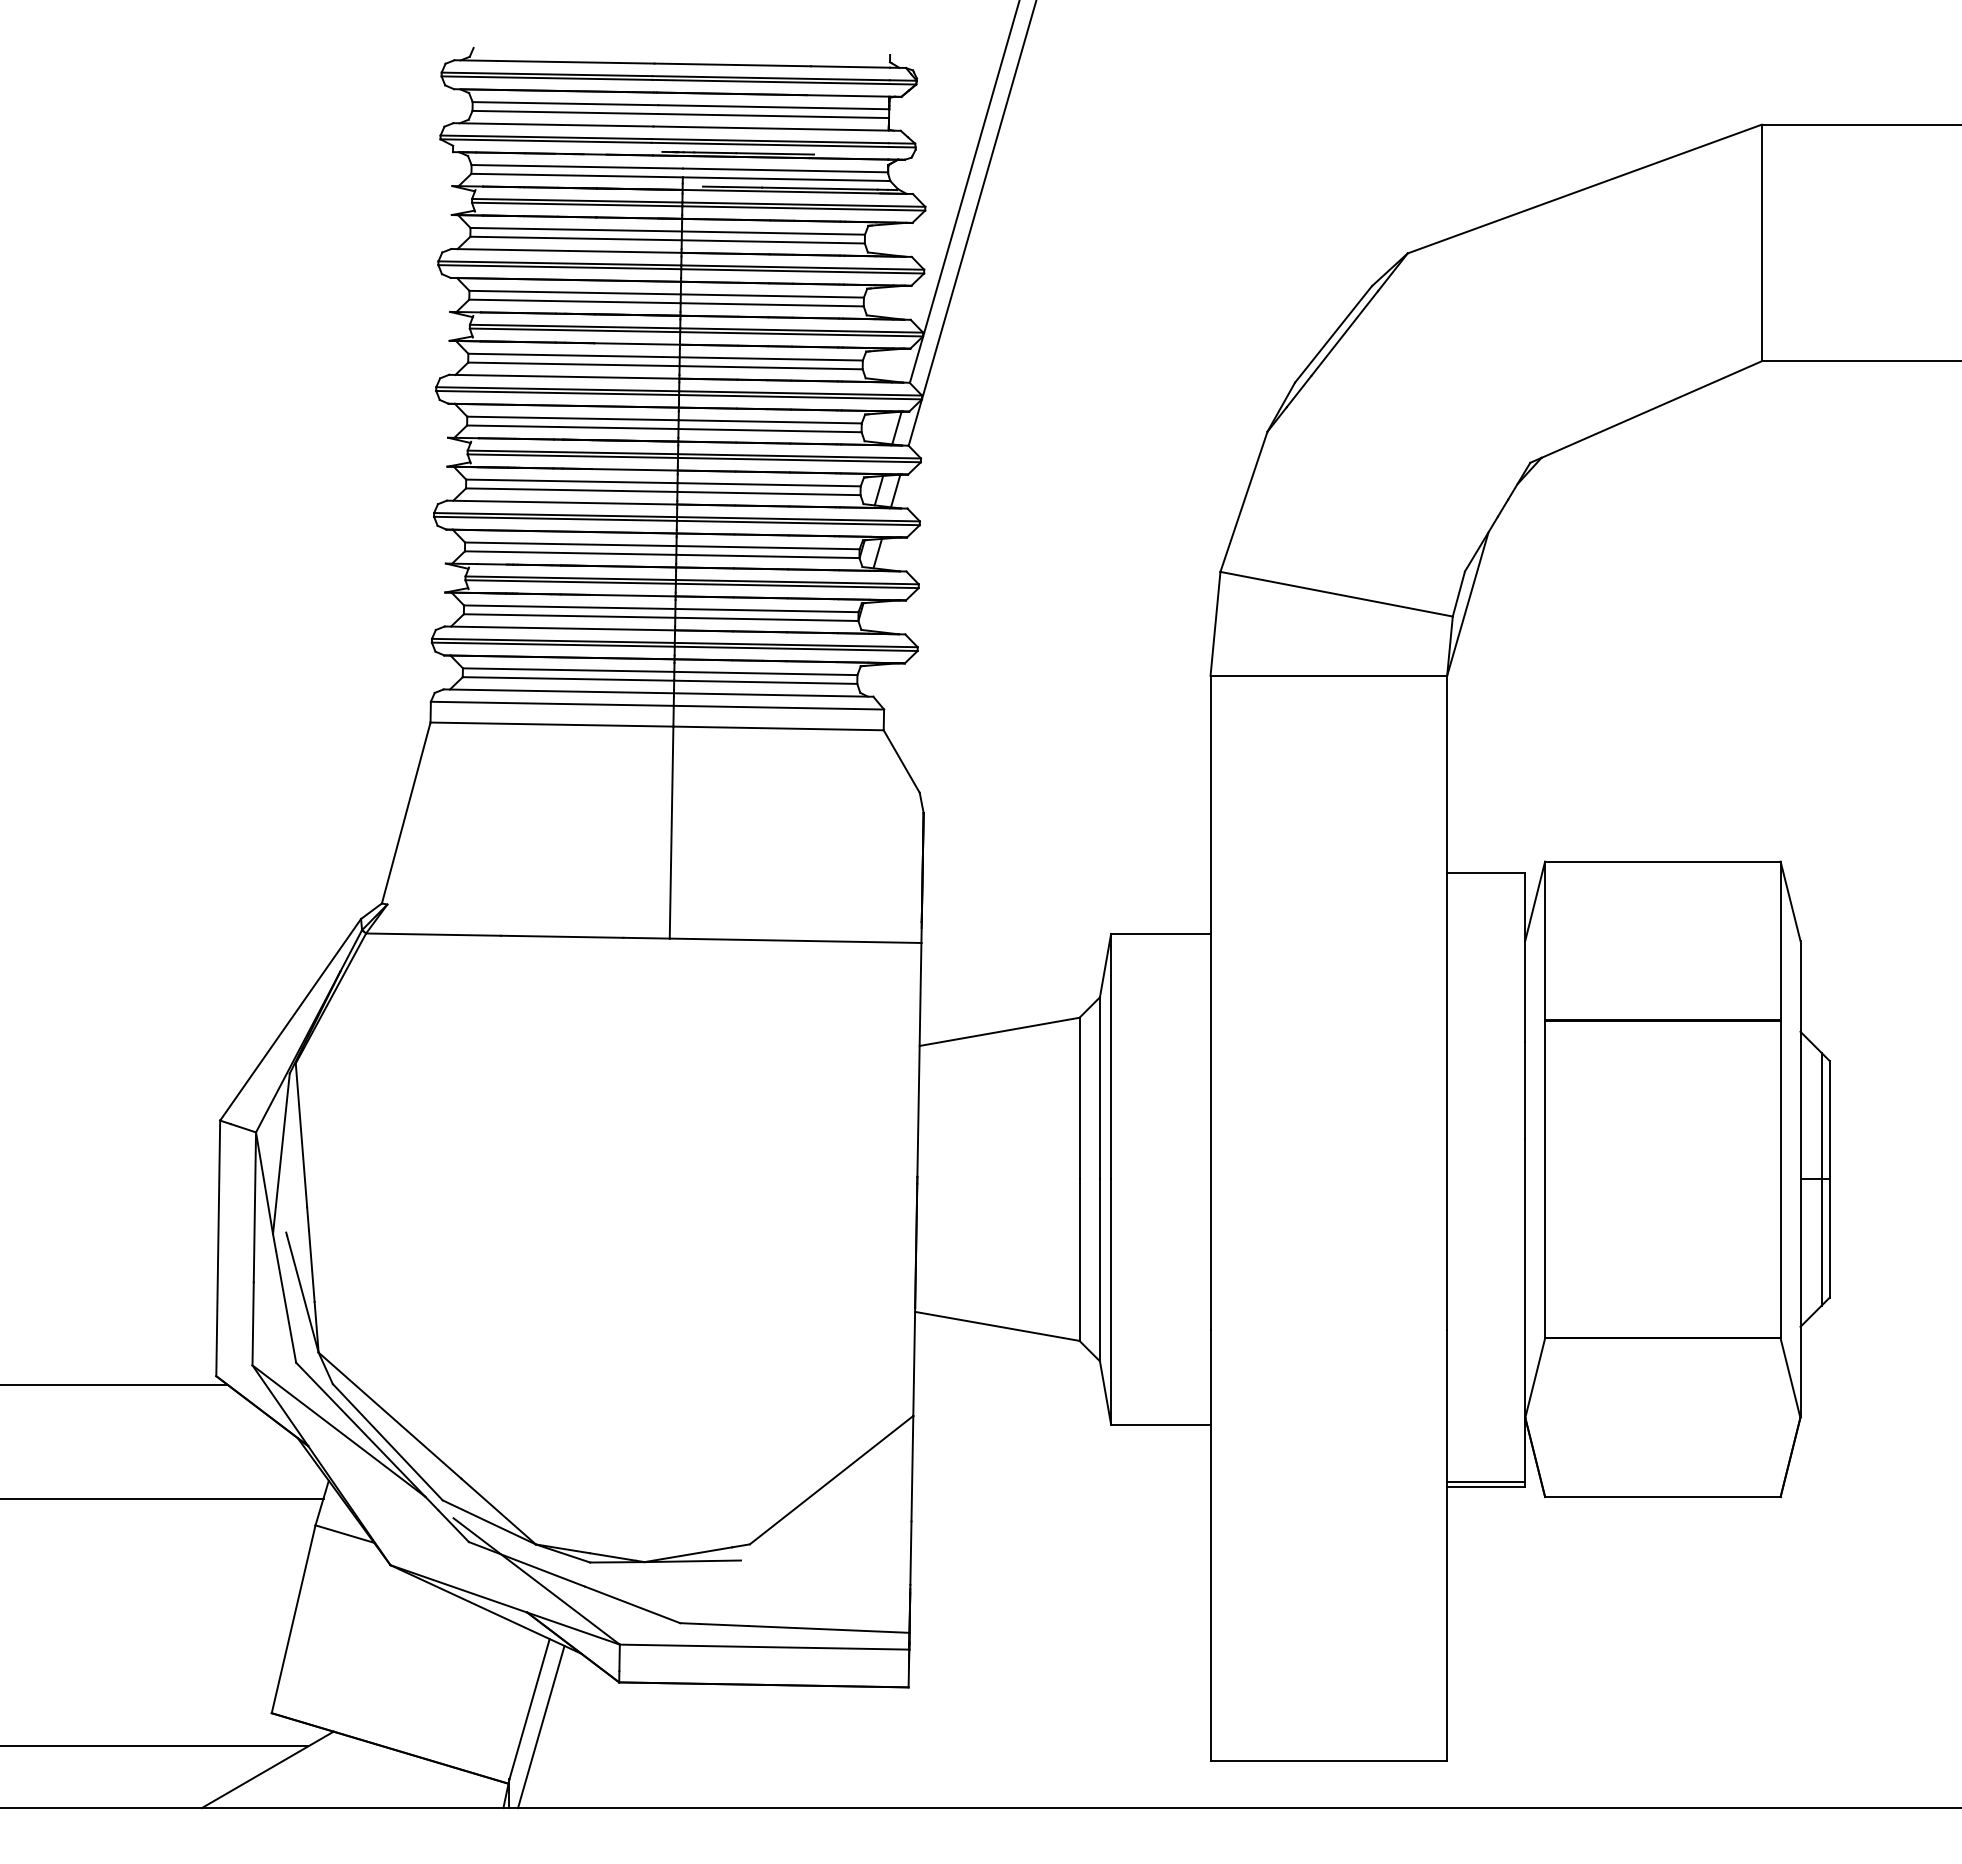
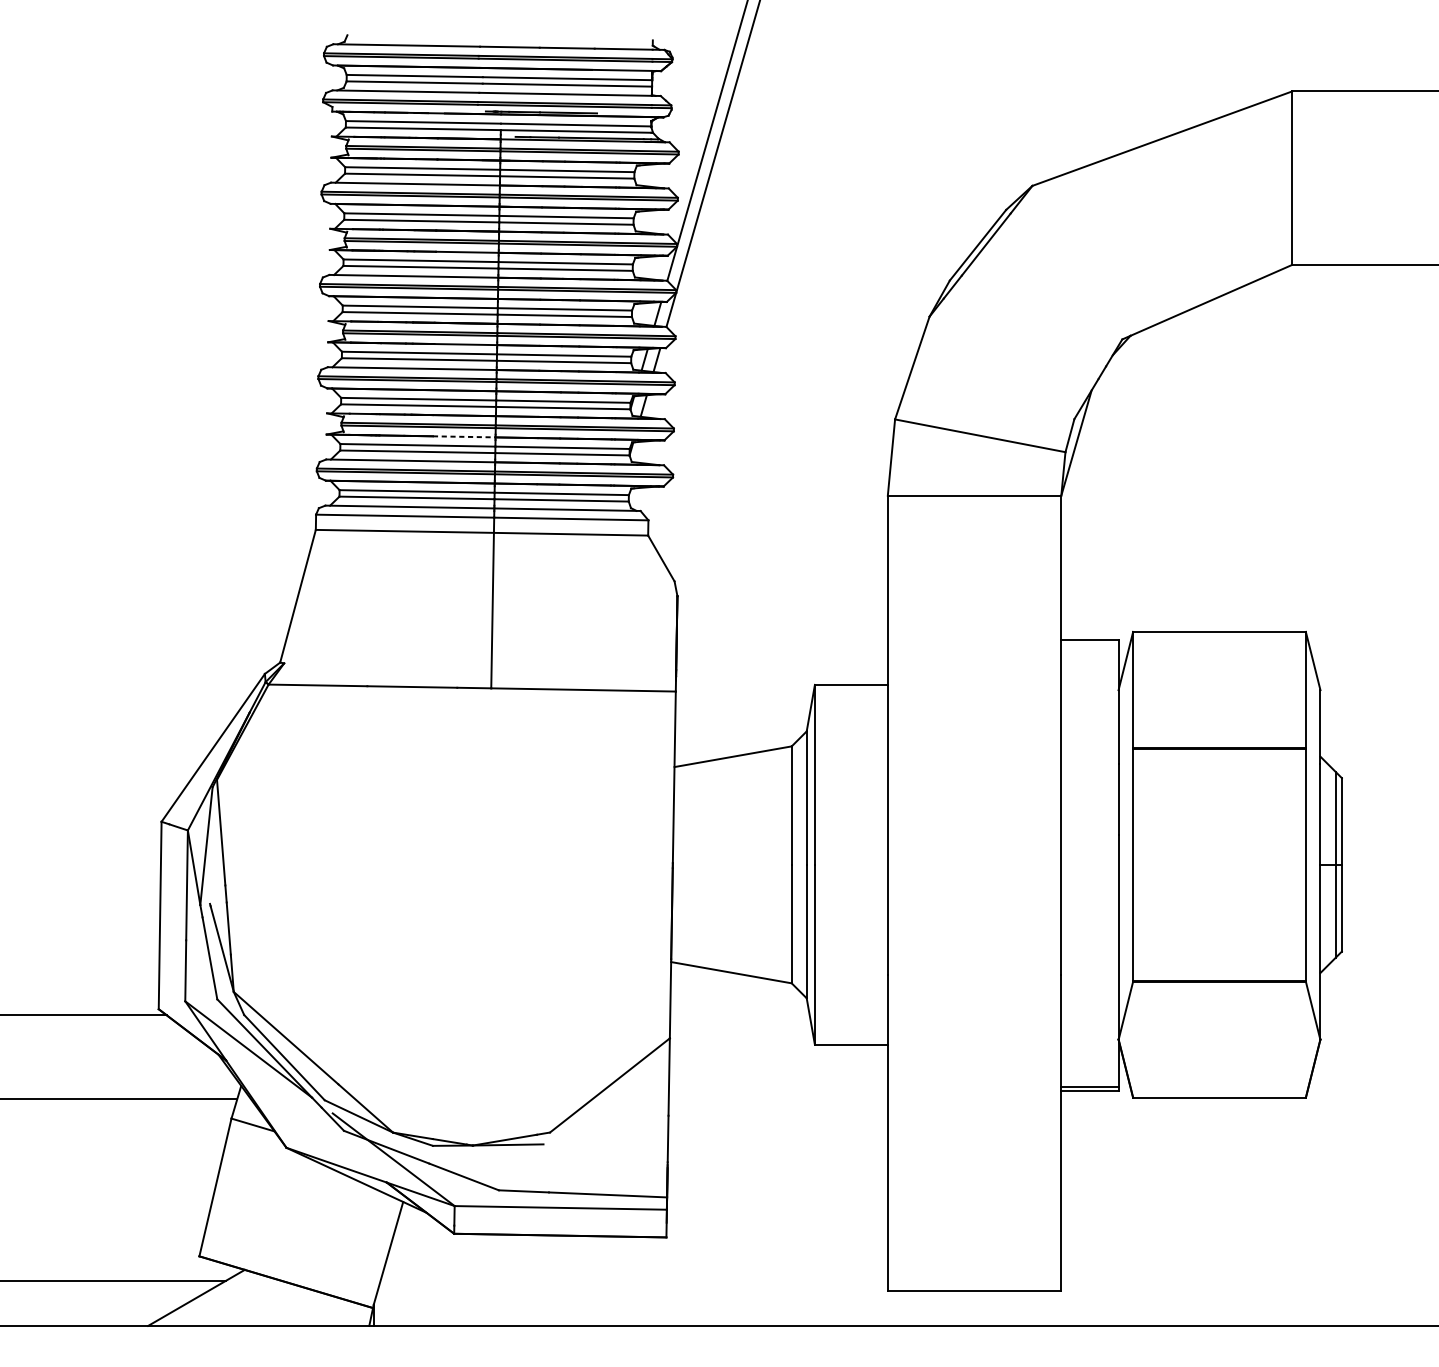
line: (632, 595) -> (463, 436), solid -> dashed
line: (541, 1726) -> (397, 1266), removed

